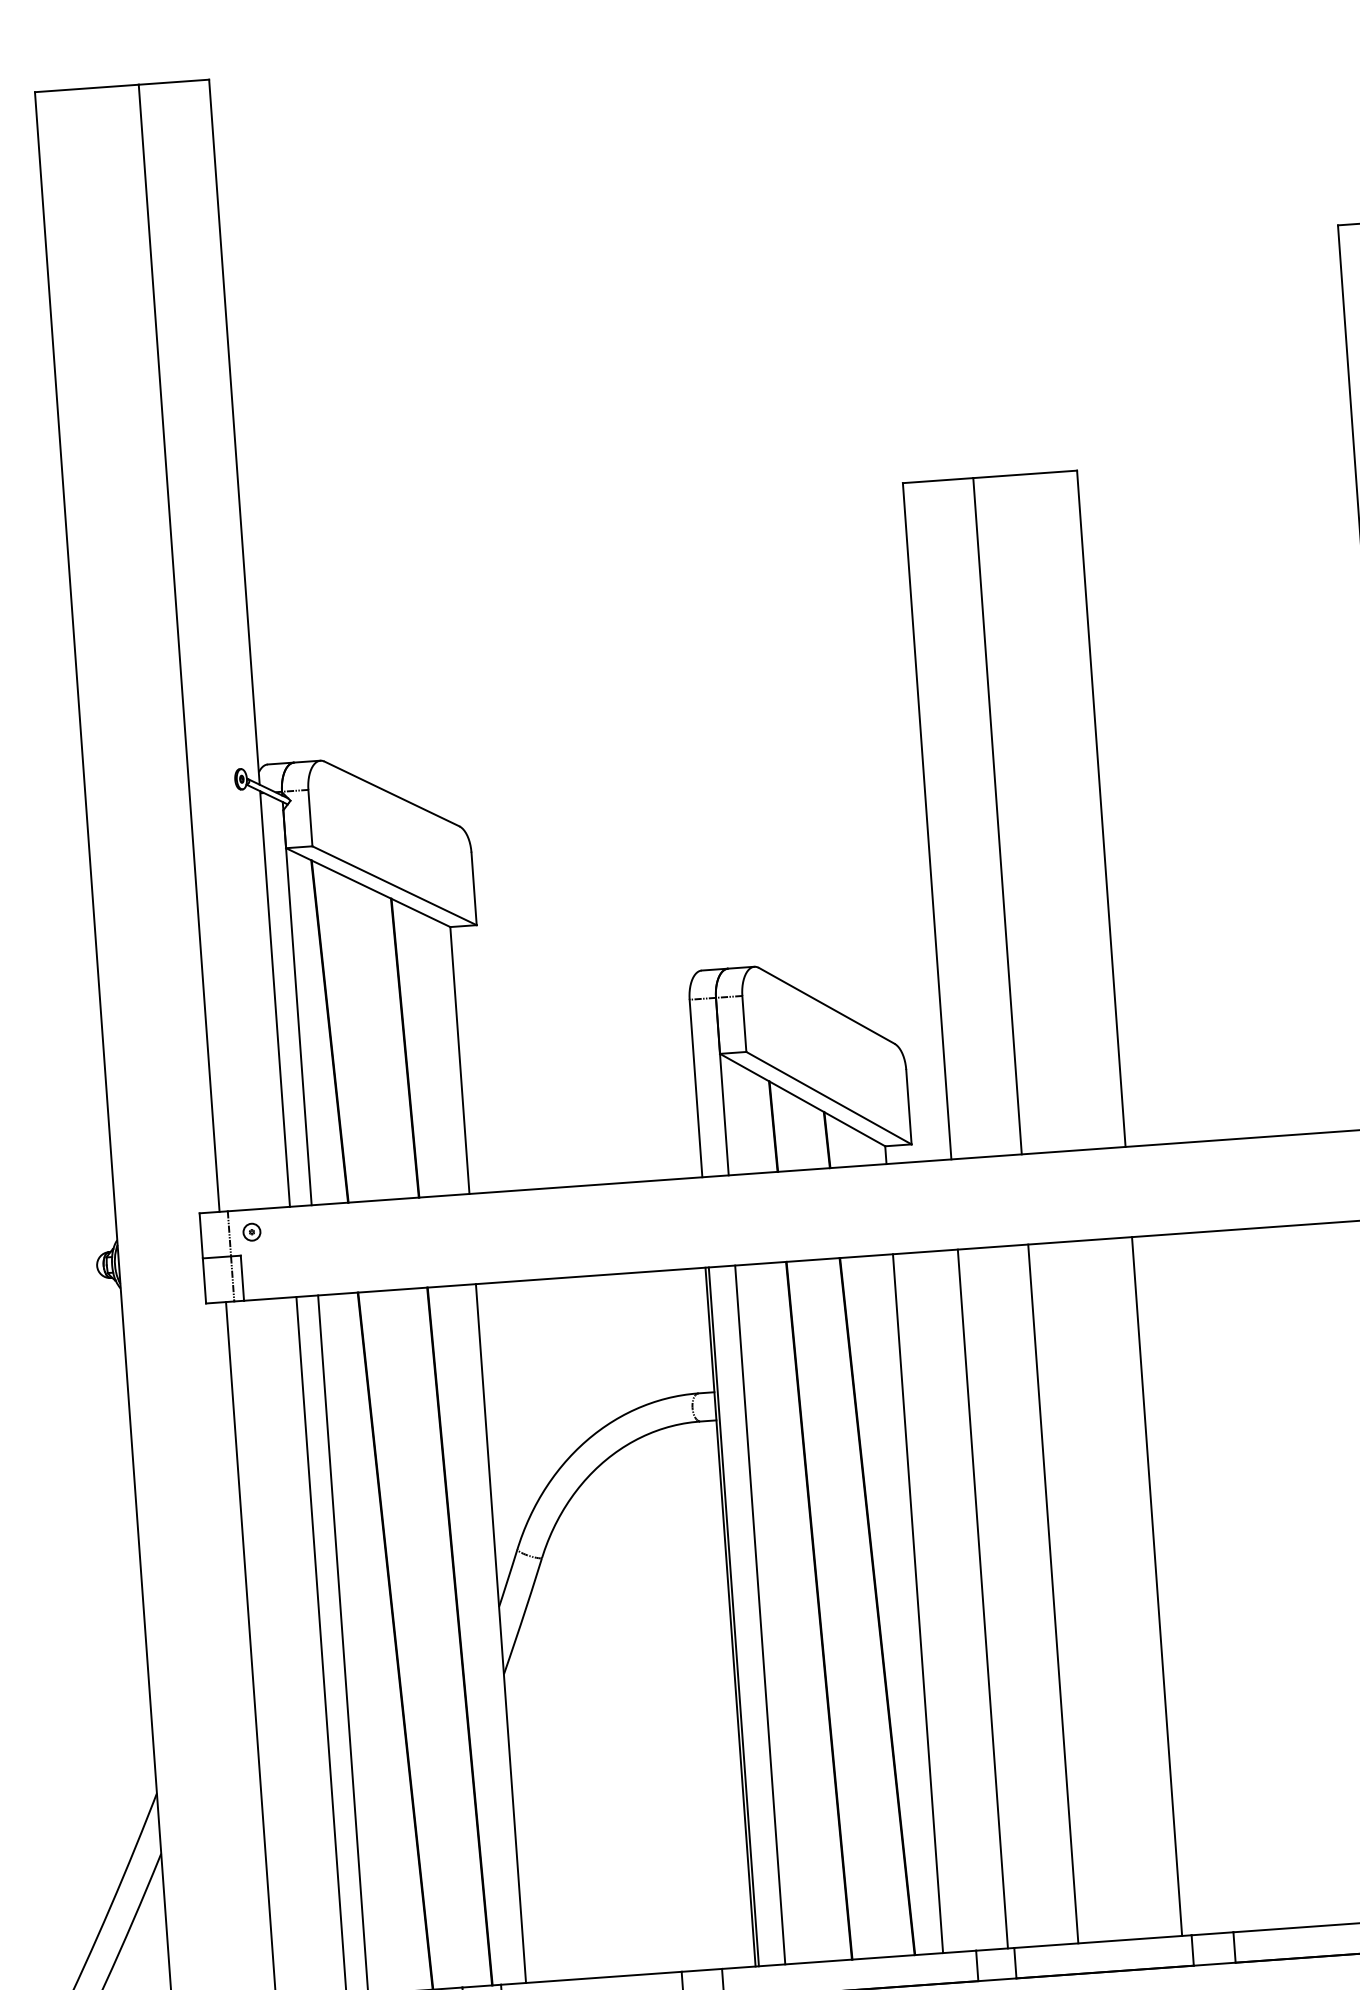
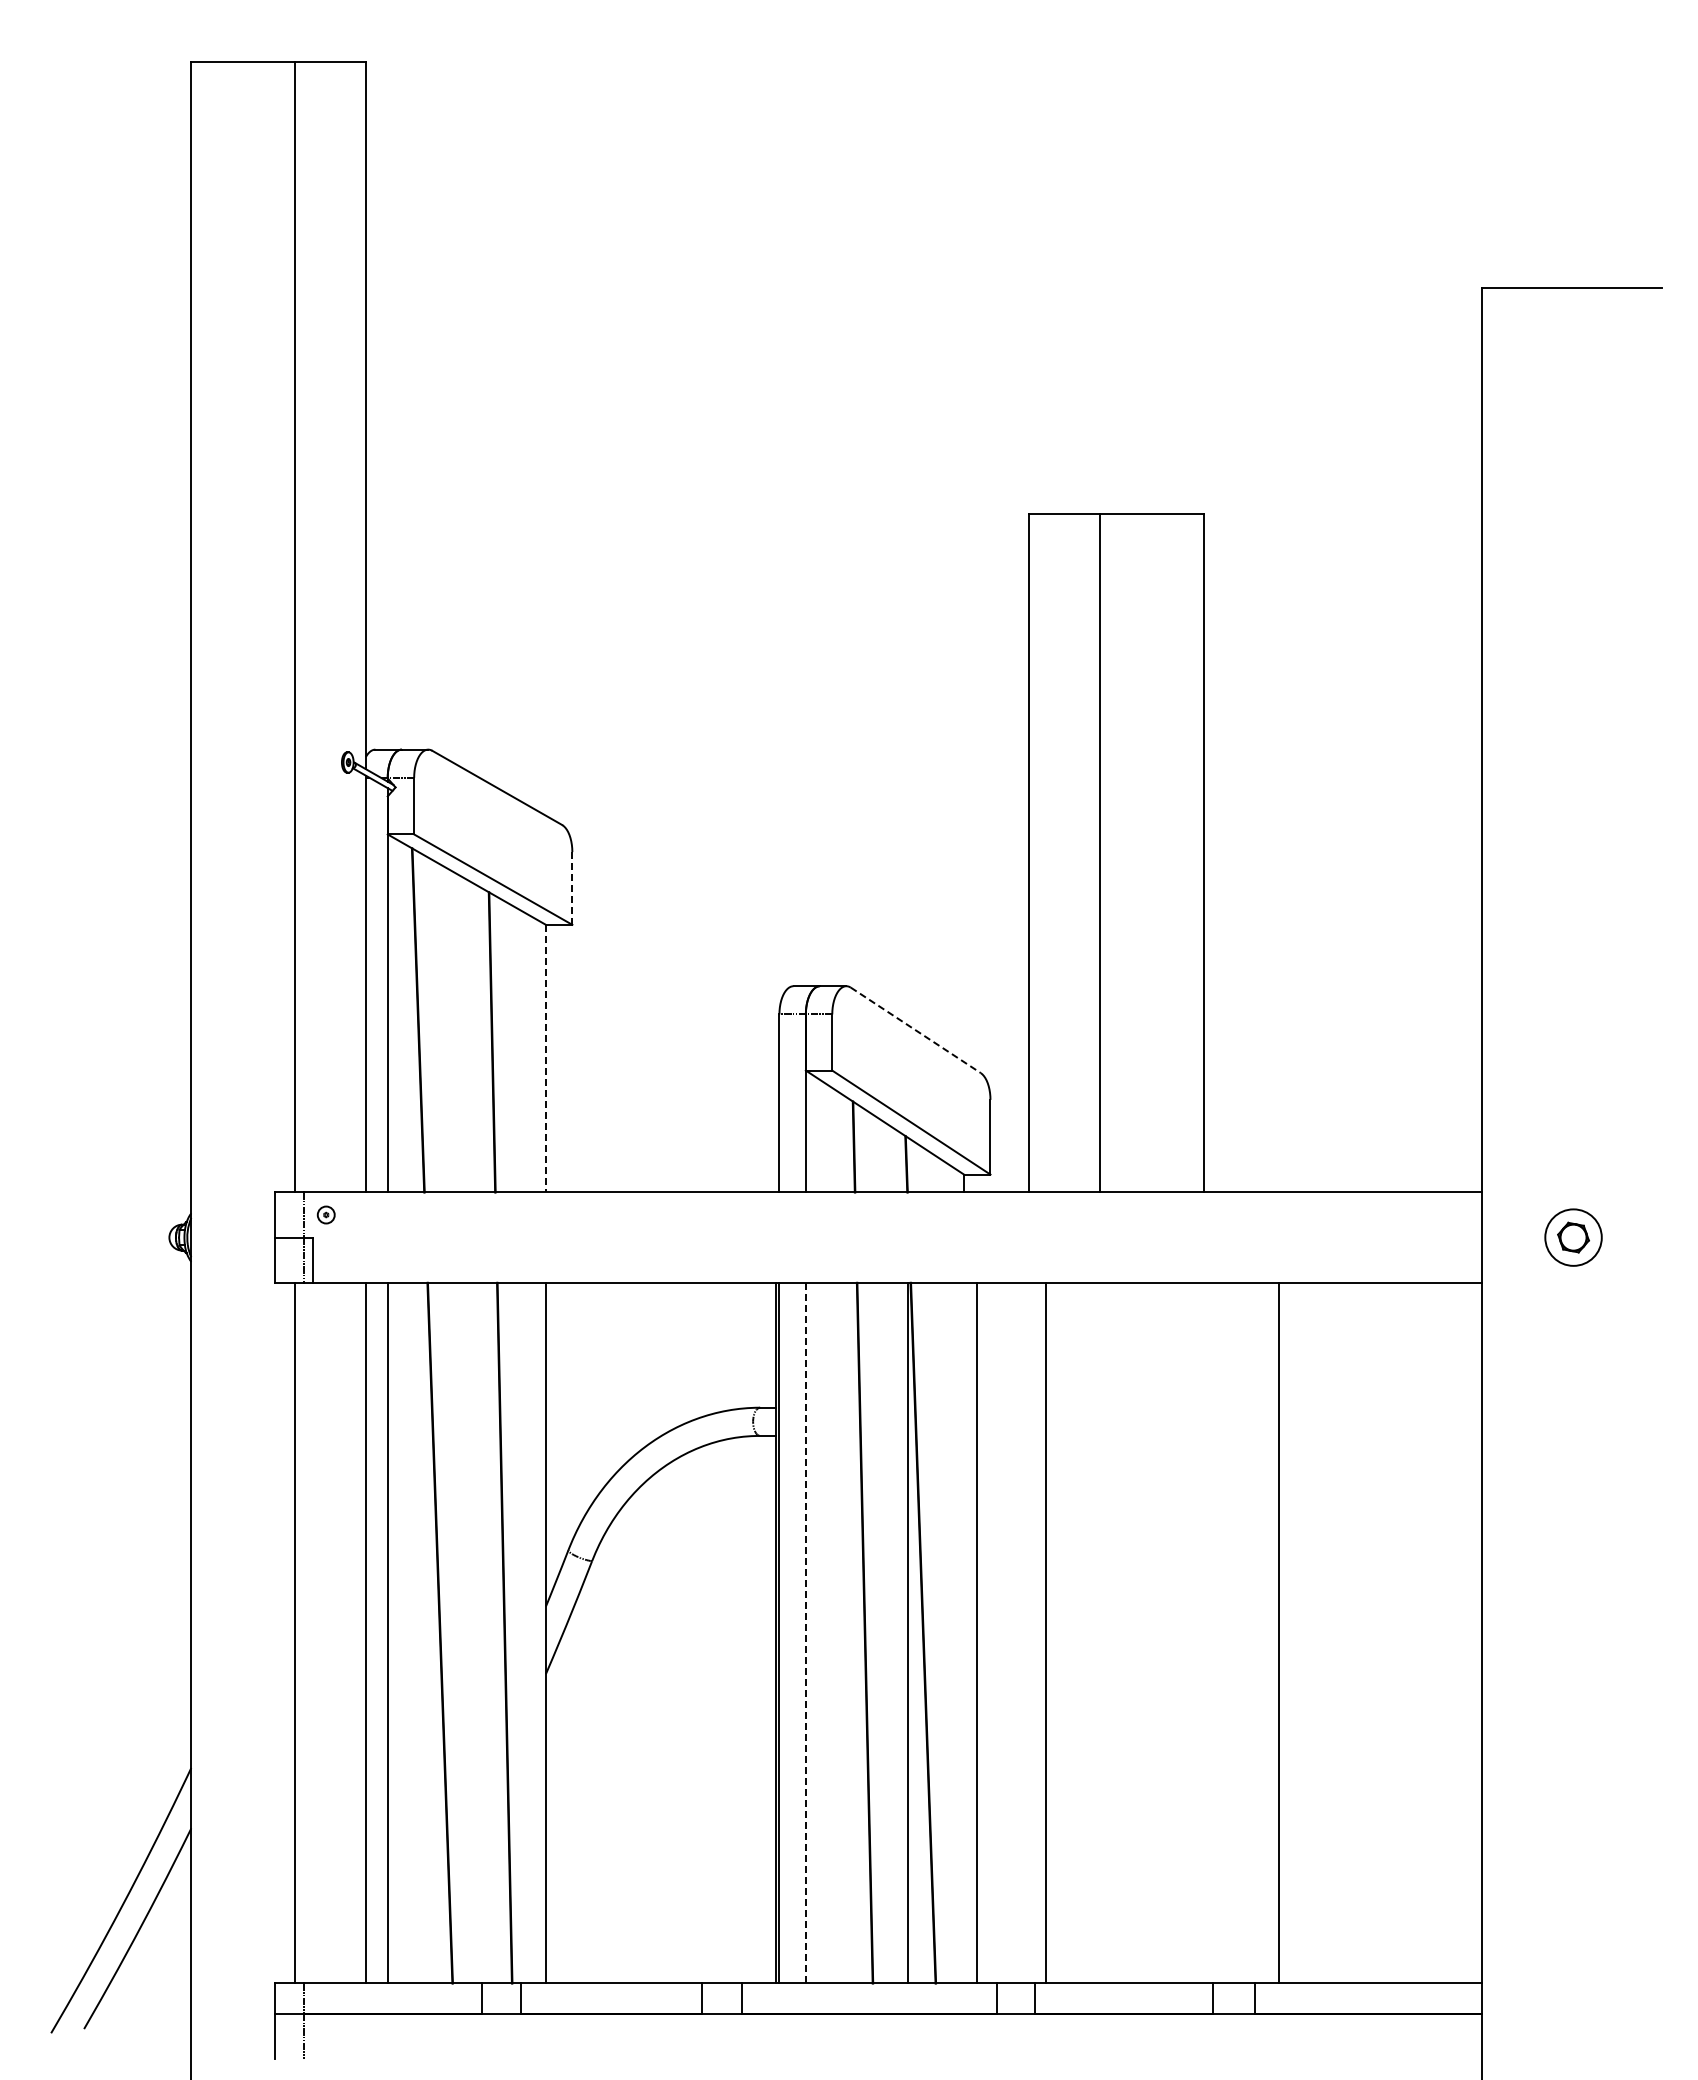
line: (474, 888) -> (572, 888), solid -> dashed
line: (826, 1006) -> (915, 1030), solid -> dashed
line: (459, 1060) -> (545, 1058), solid -> dashed
line: (1156, 1585) -> (1278, 1632), moved
line: (1053, 1593) -> (1045, 1632), moved
line: (983, 1598) -> (977, 1632), moved
line: (918, 1602) -> (908, 1632), moved
line: (759, 1614) -> (805, 1632), solid -> dashed

